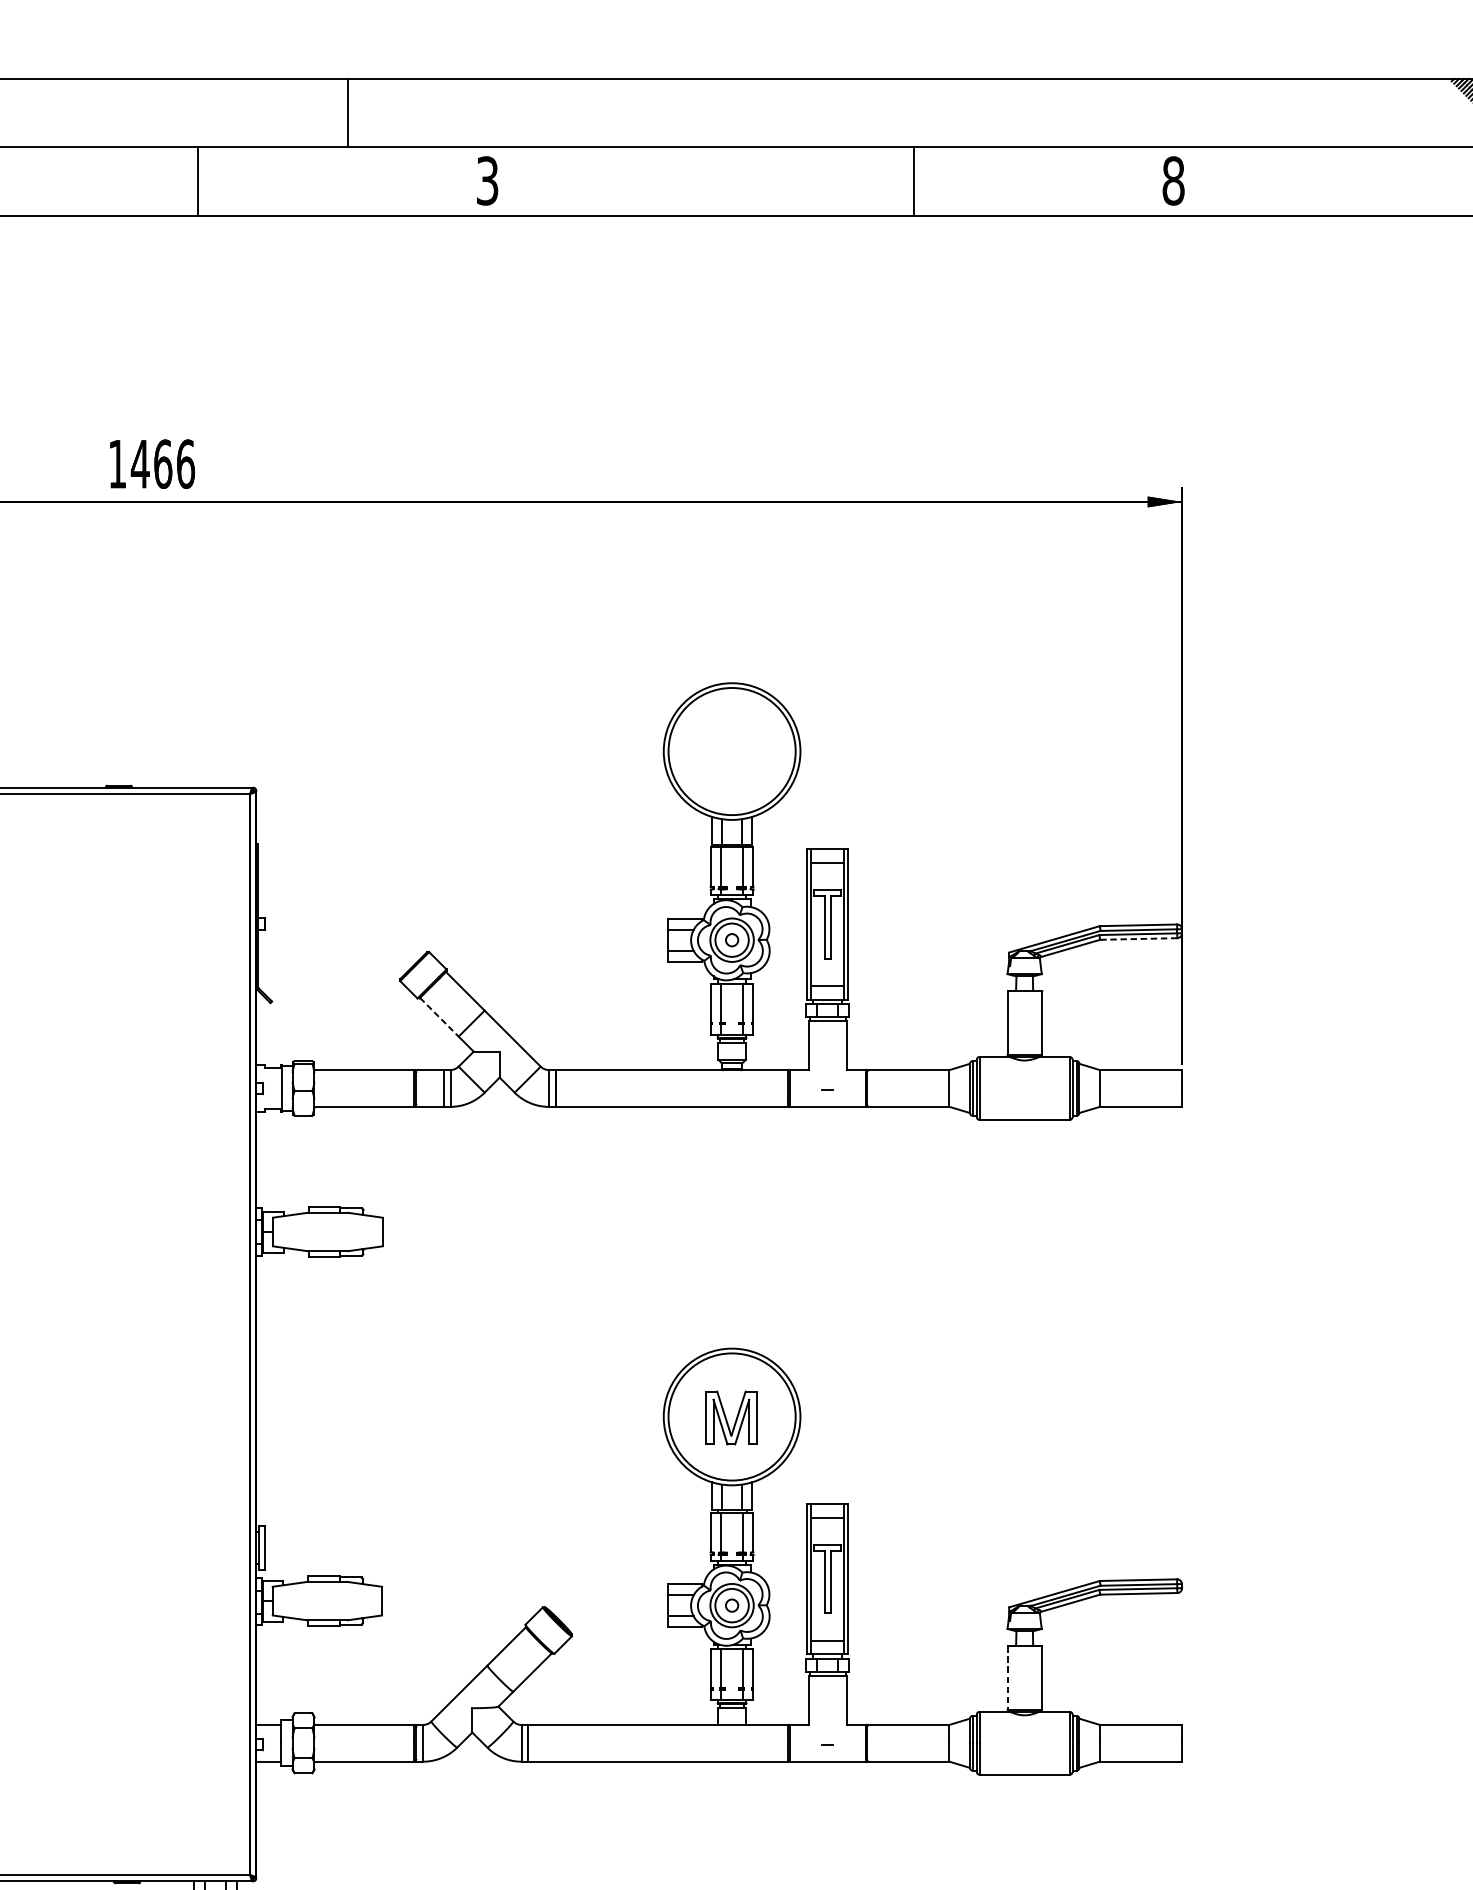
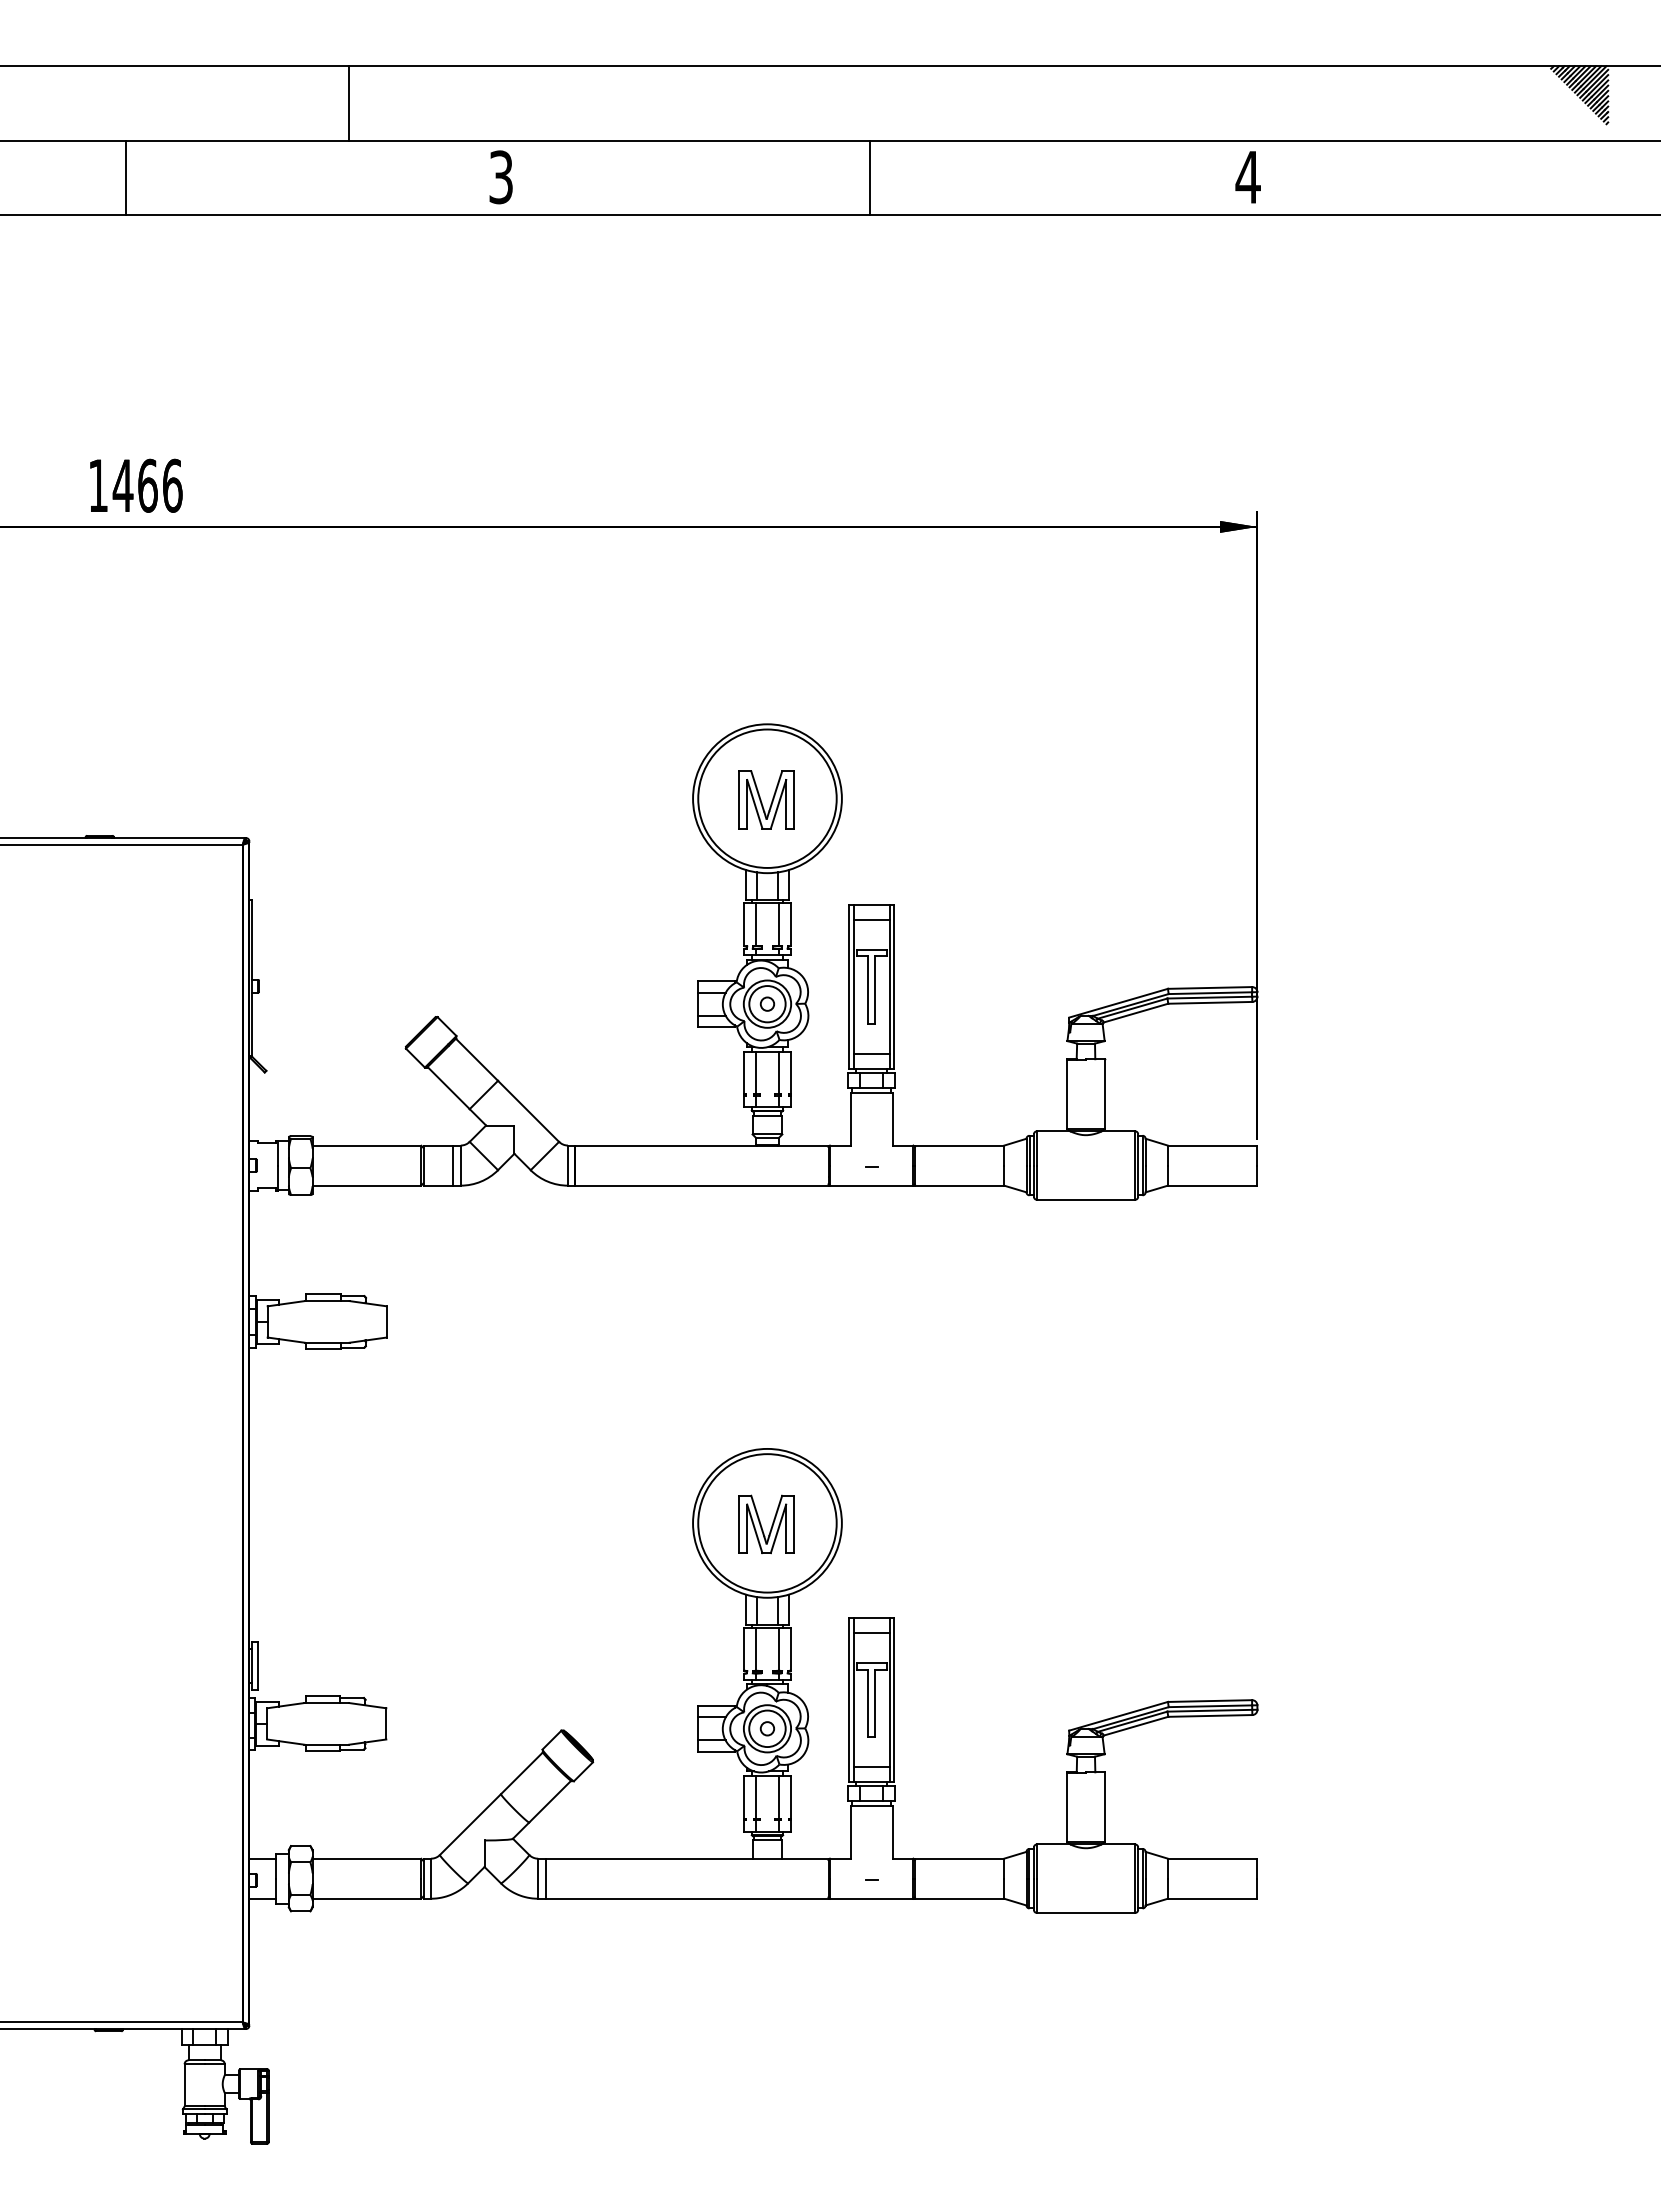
line: (197, 181) -> (125, 177), moved
line: (914, 181) -> (870, 177), moved
text: (1172, 181) -> (1247, 177), 8 -> 4
part: (731, 752) -> (766, 799), added
line: (1138, 938) -> (1209, 1002), dashed -> solid
line: (439, 1017) -> (448, 1088), dashed -> solid
line: (1007, 1677) -> (1067, 1807), dashed -> solid

